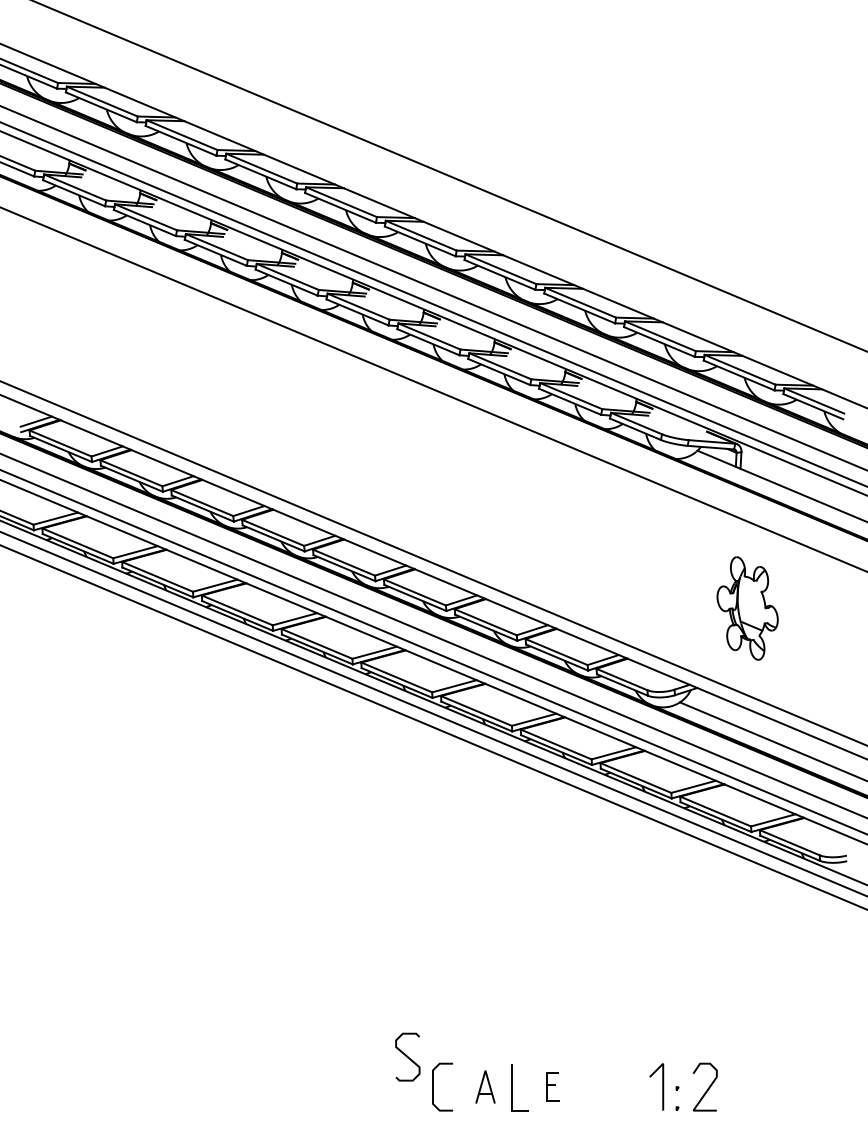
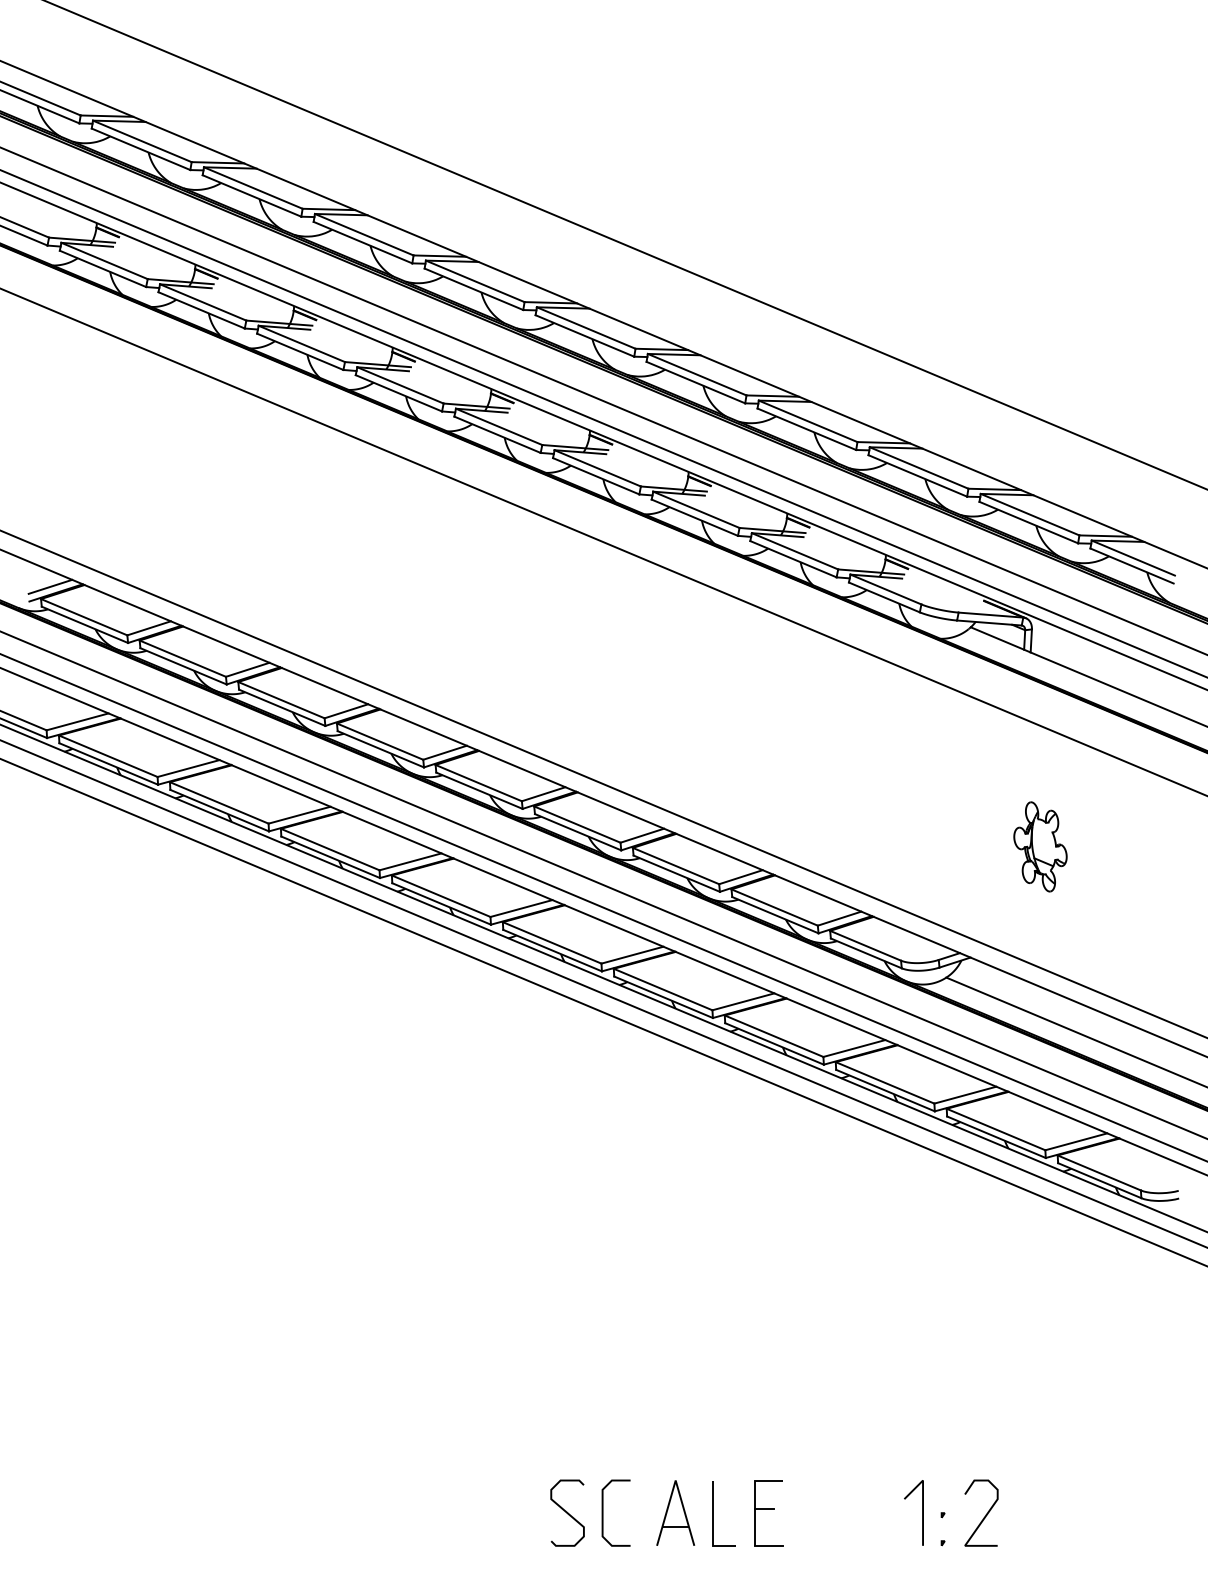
part: (747, 608) -> (1040, 846), size x0.62
curve: (407, 1056) -> (567, 1512), moved
part: (485, 1086) -> (675, 1512), size x1.43
part: (552, 1087) -> (768, 1513), size x1.67

